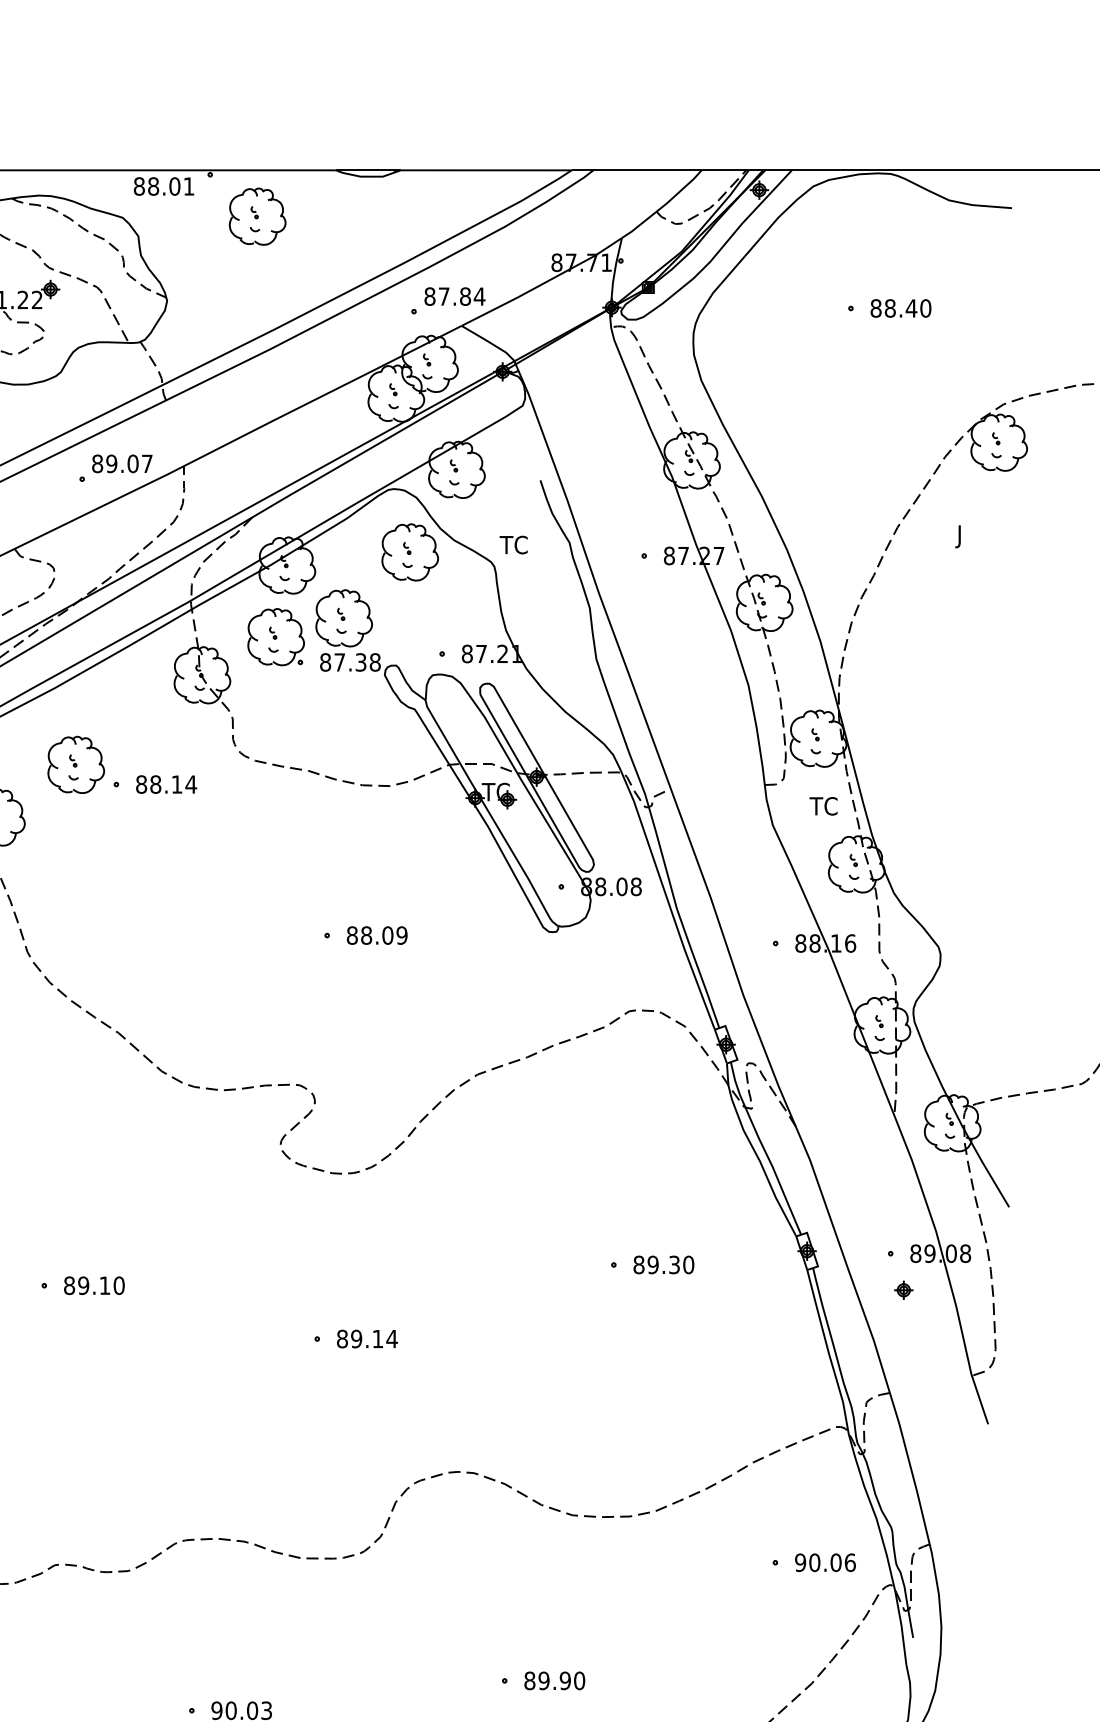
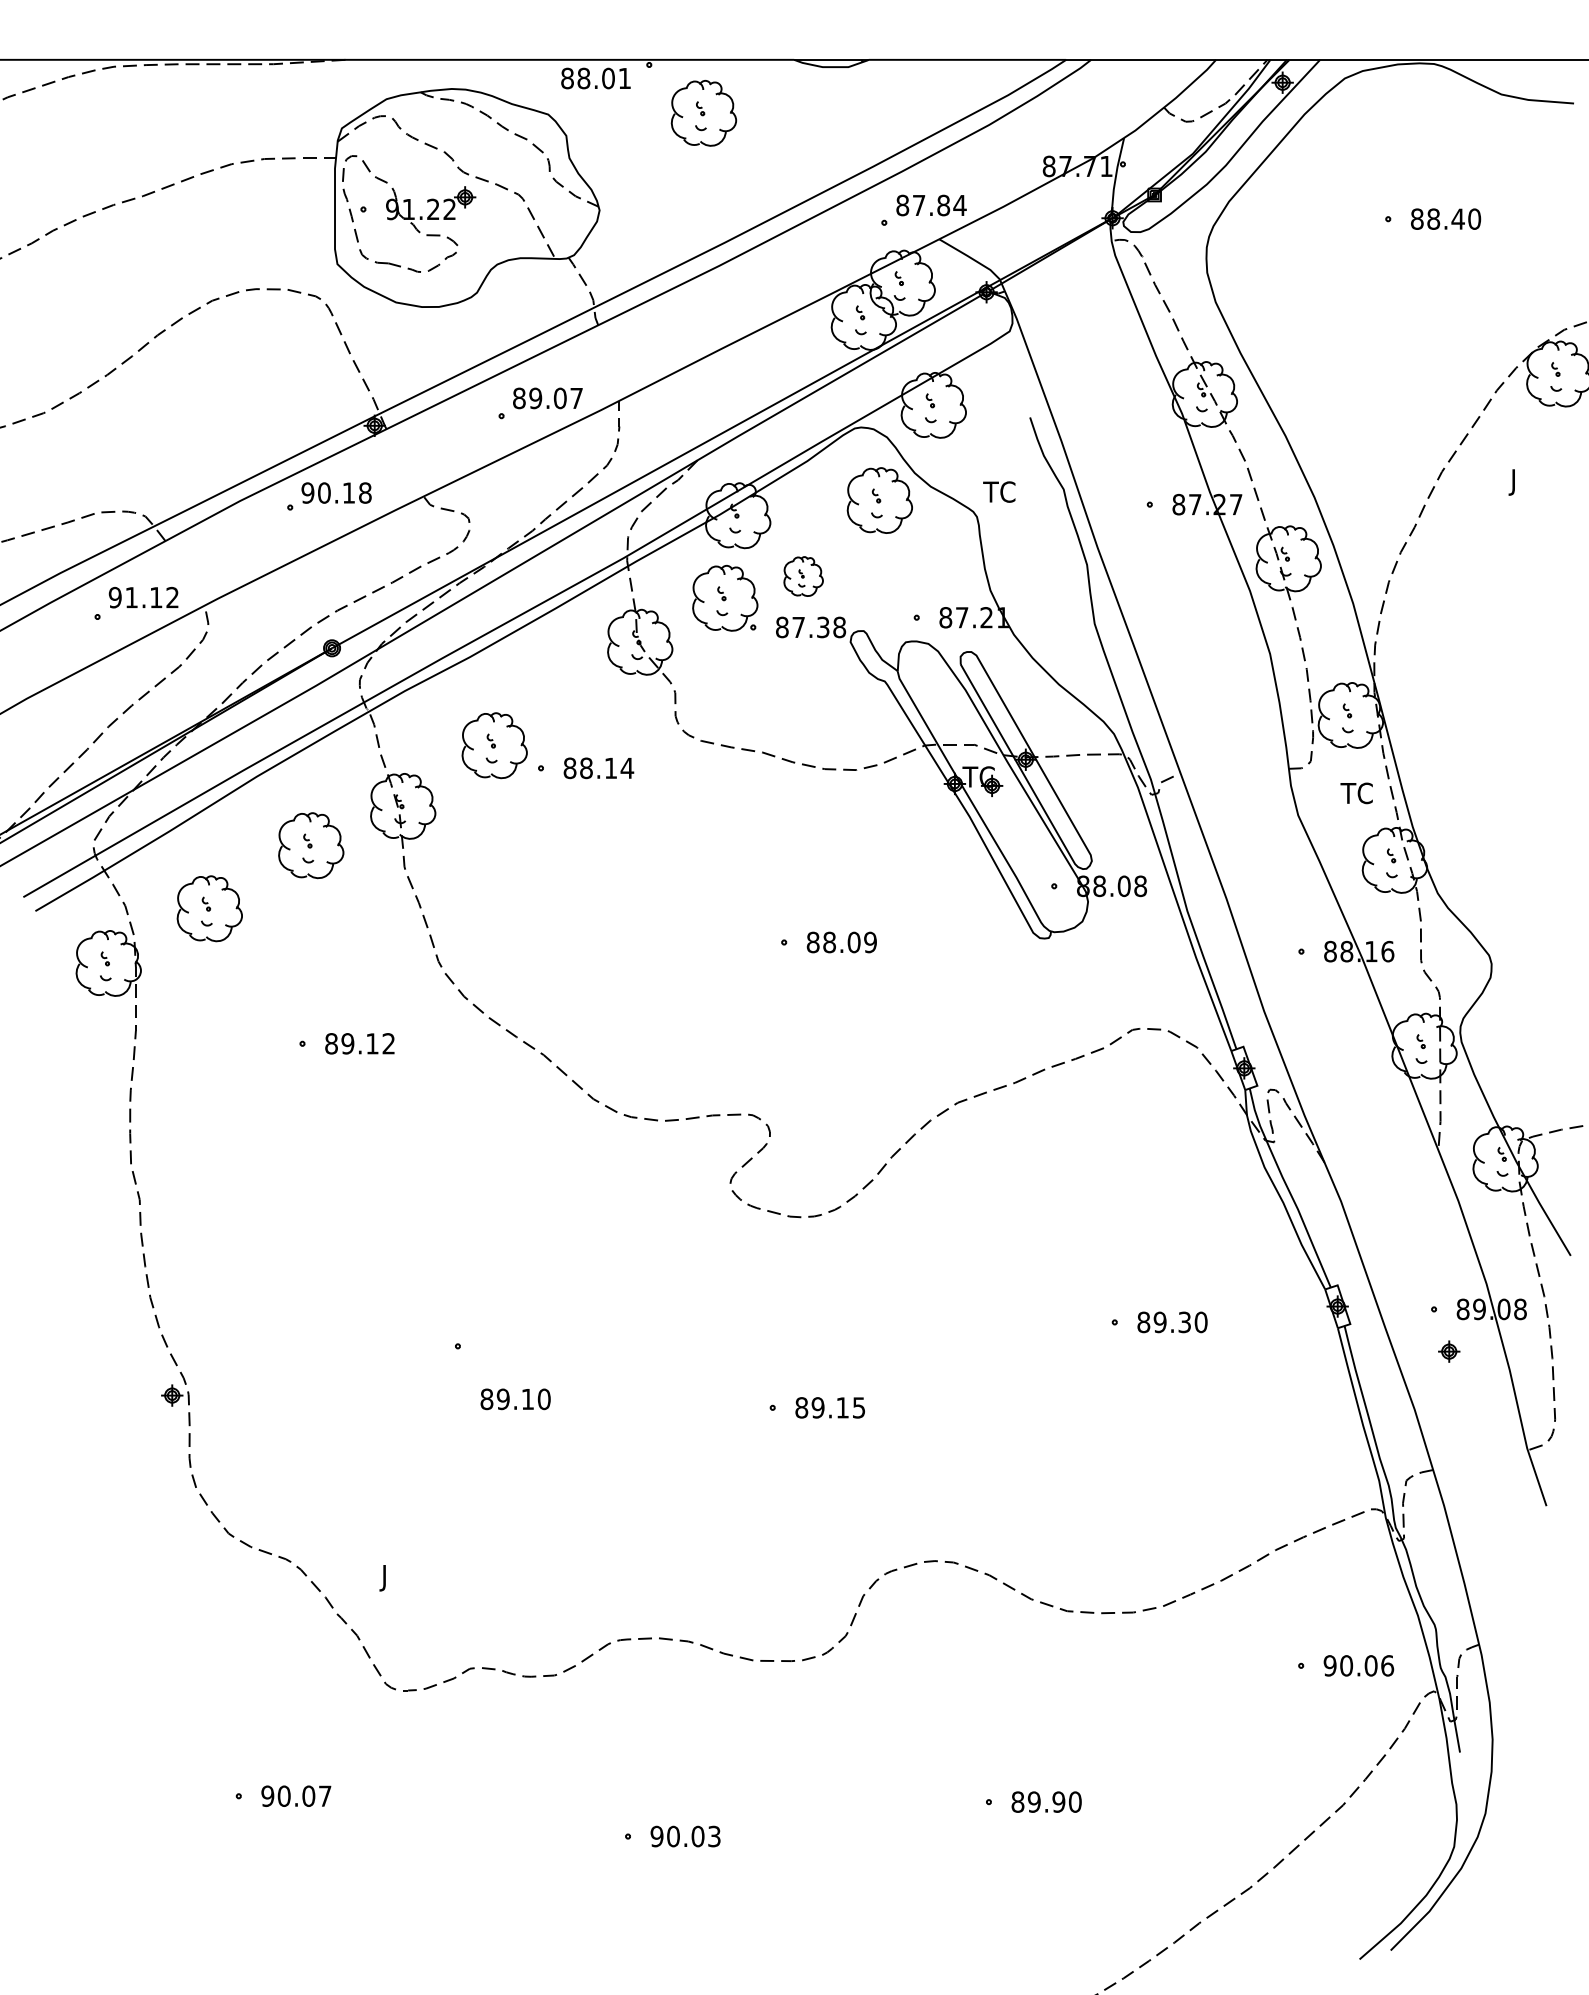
part: (343, 618) -> (803, 576), size x0.6
text: (94, 1285) -> (515, 1399), moved
text: (391, 1338) -> (858, 1407), 89.14 -> 89.15

